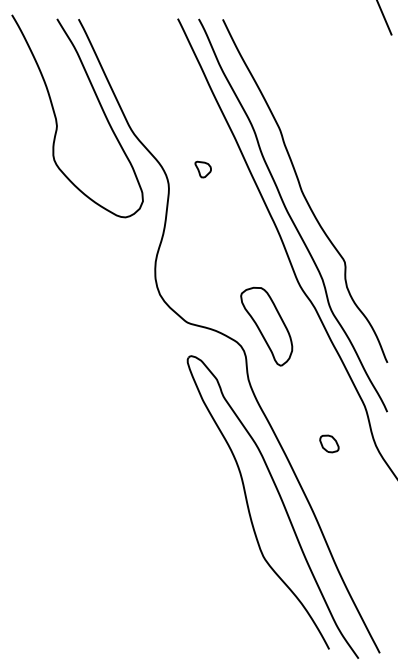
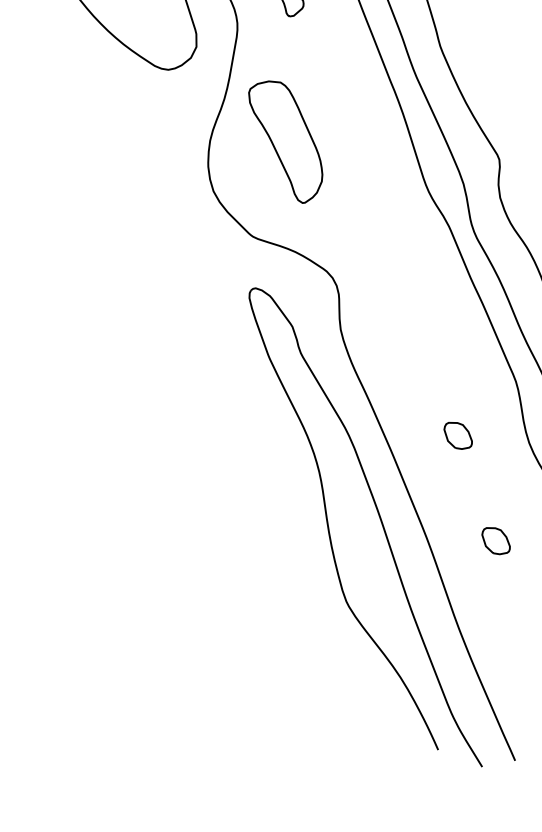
part: (266, 326) -> (284, 141), moved
part: (358, 510) -> (496, 540), added

